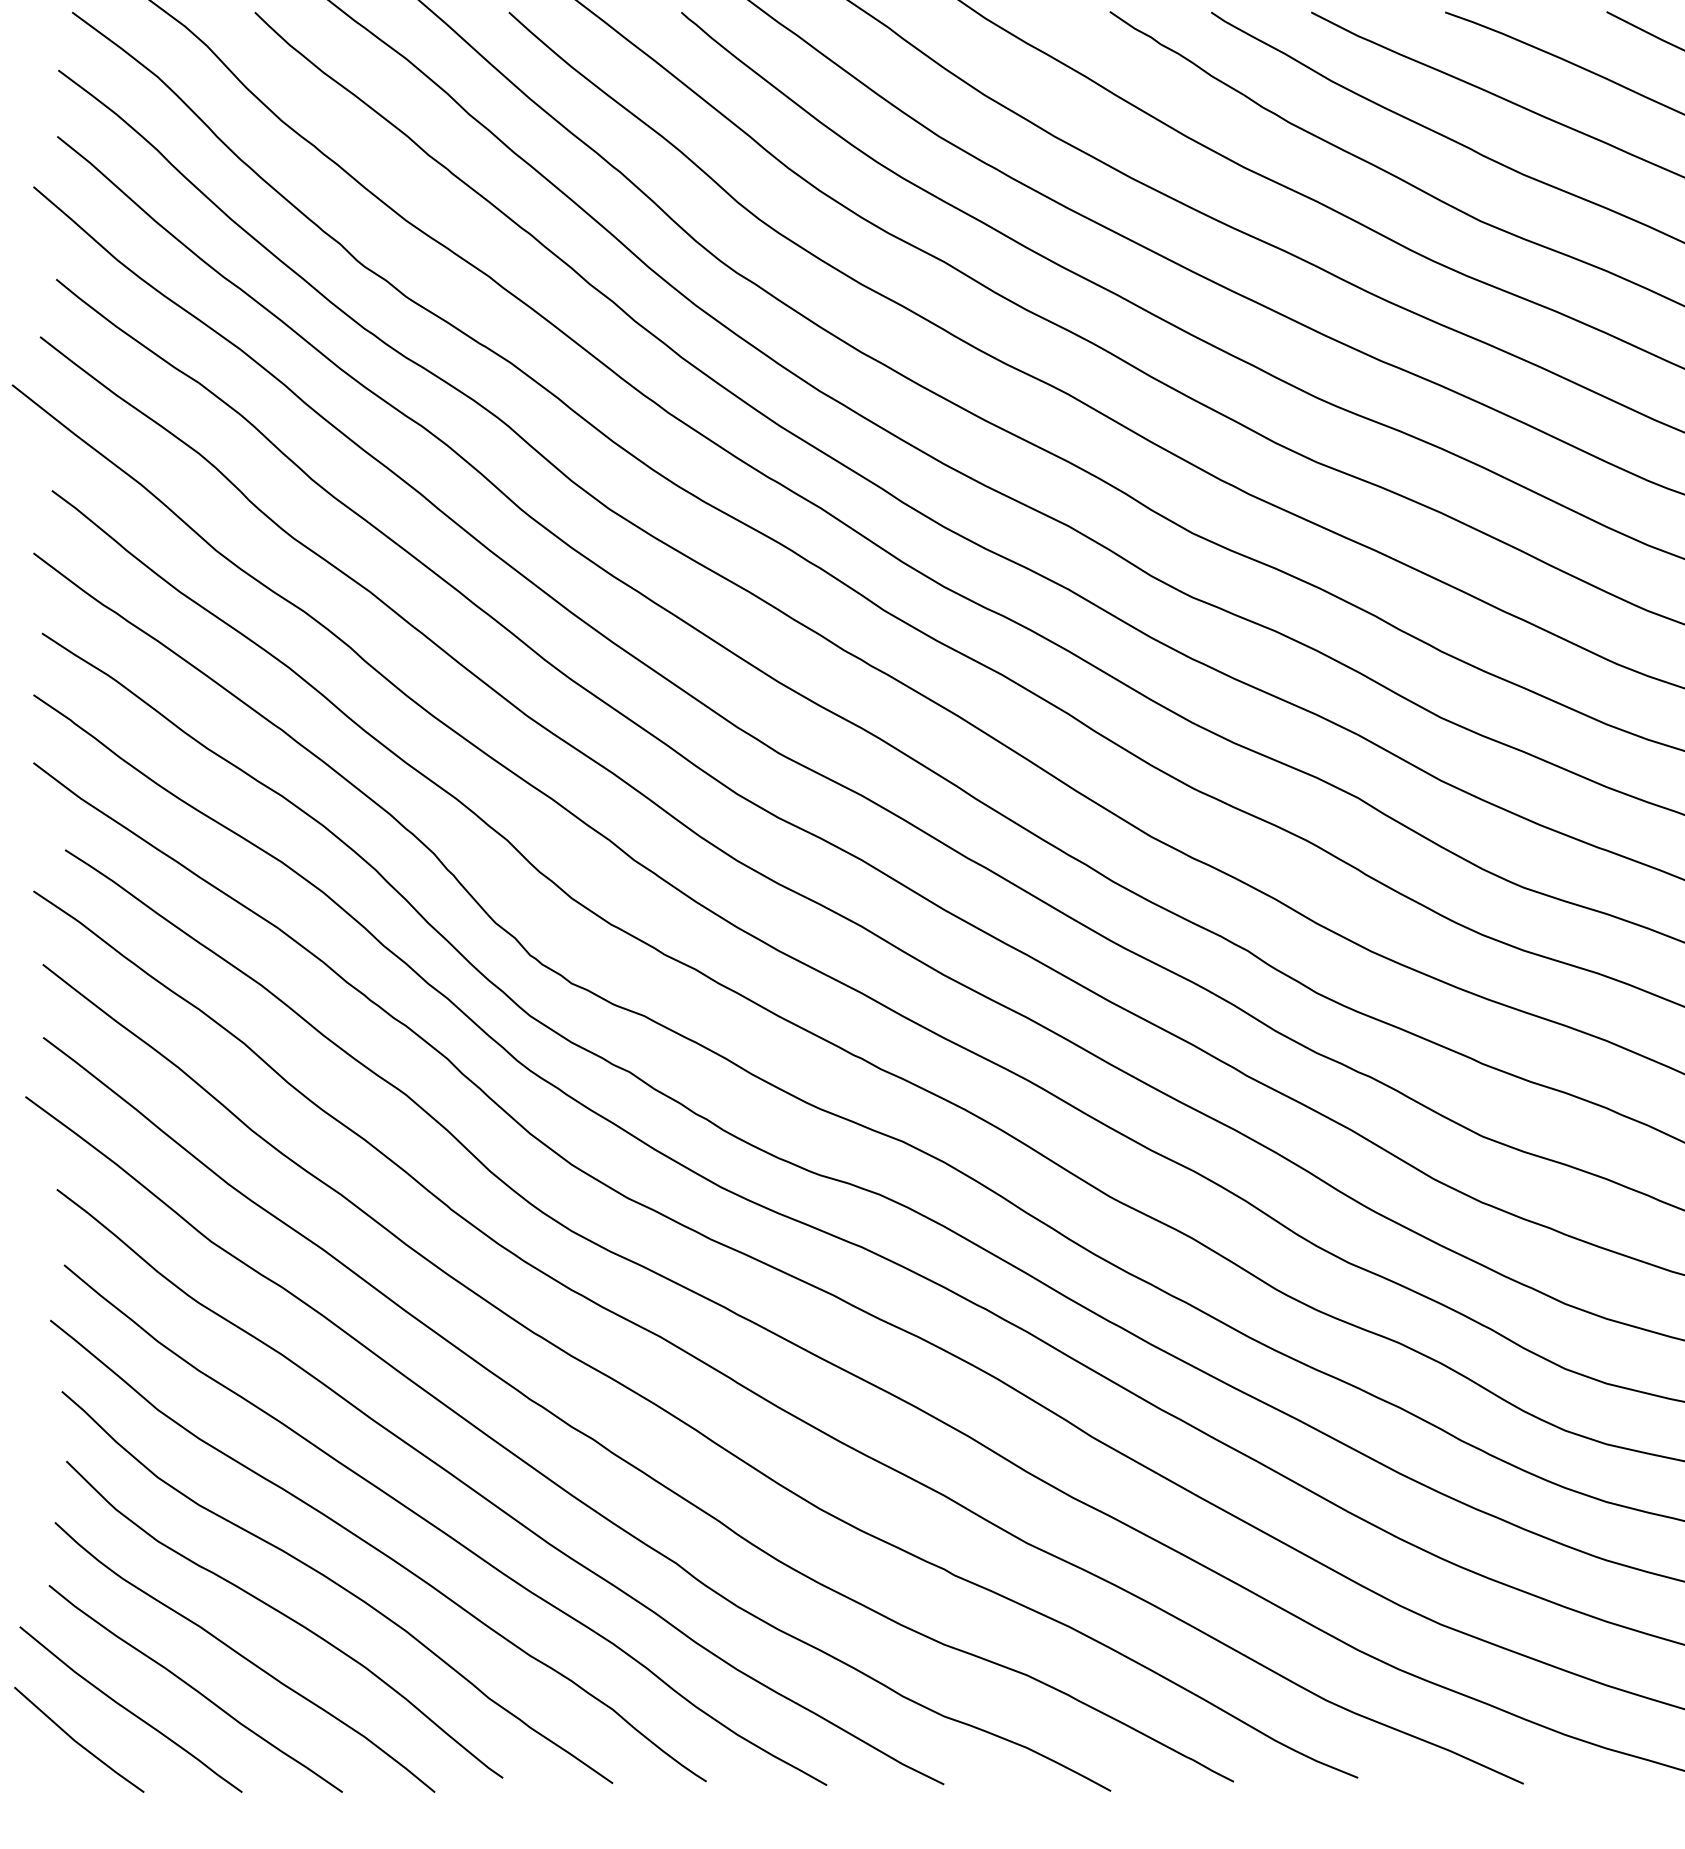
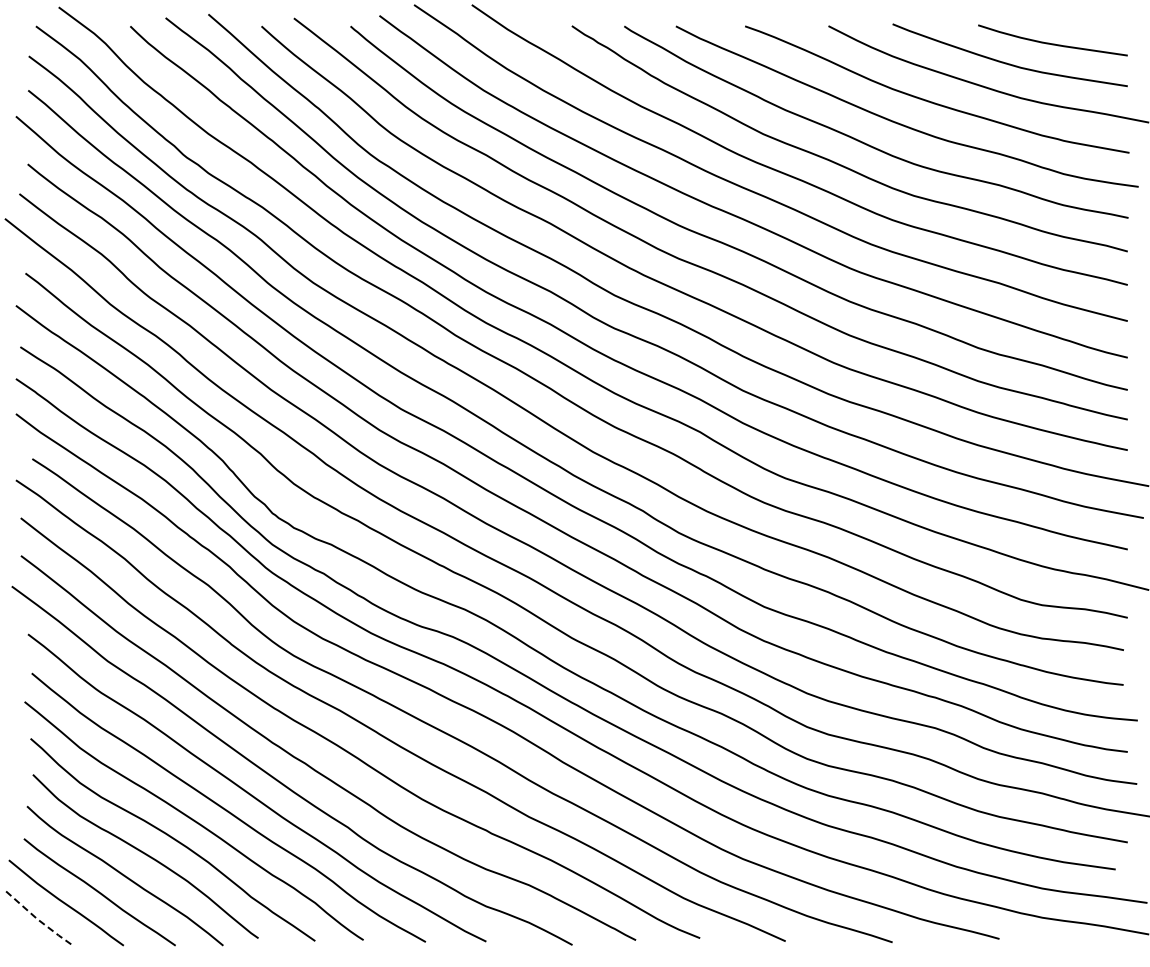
line: (77, 1743) -> (38, 920), solid -> dashed

